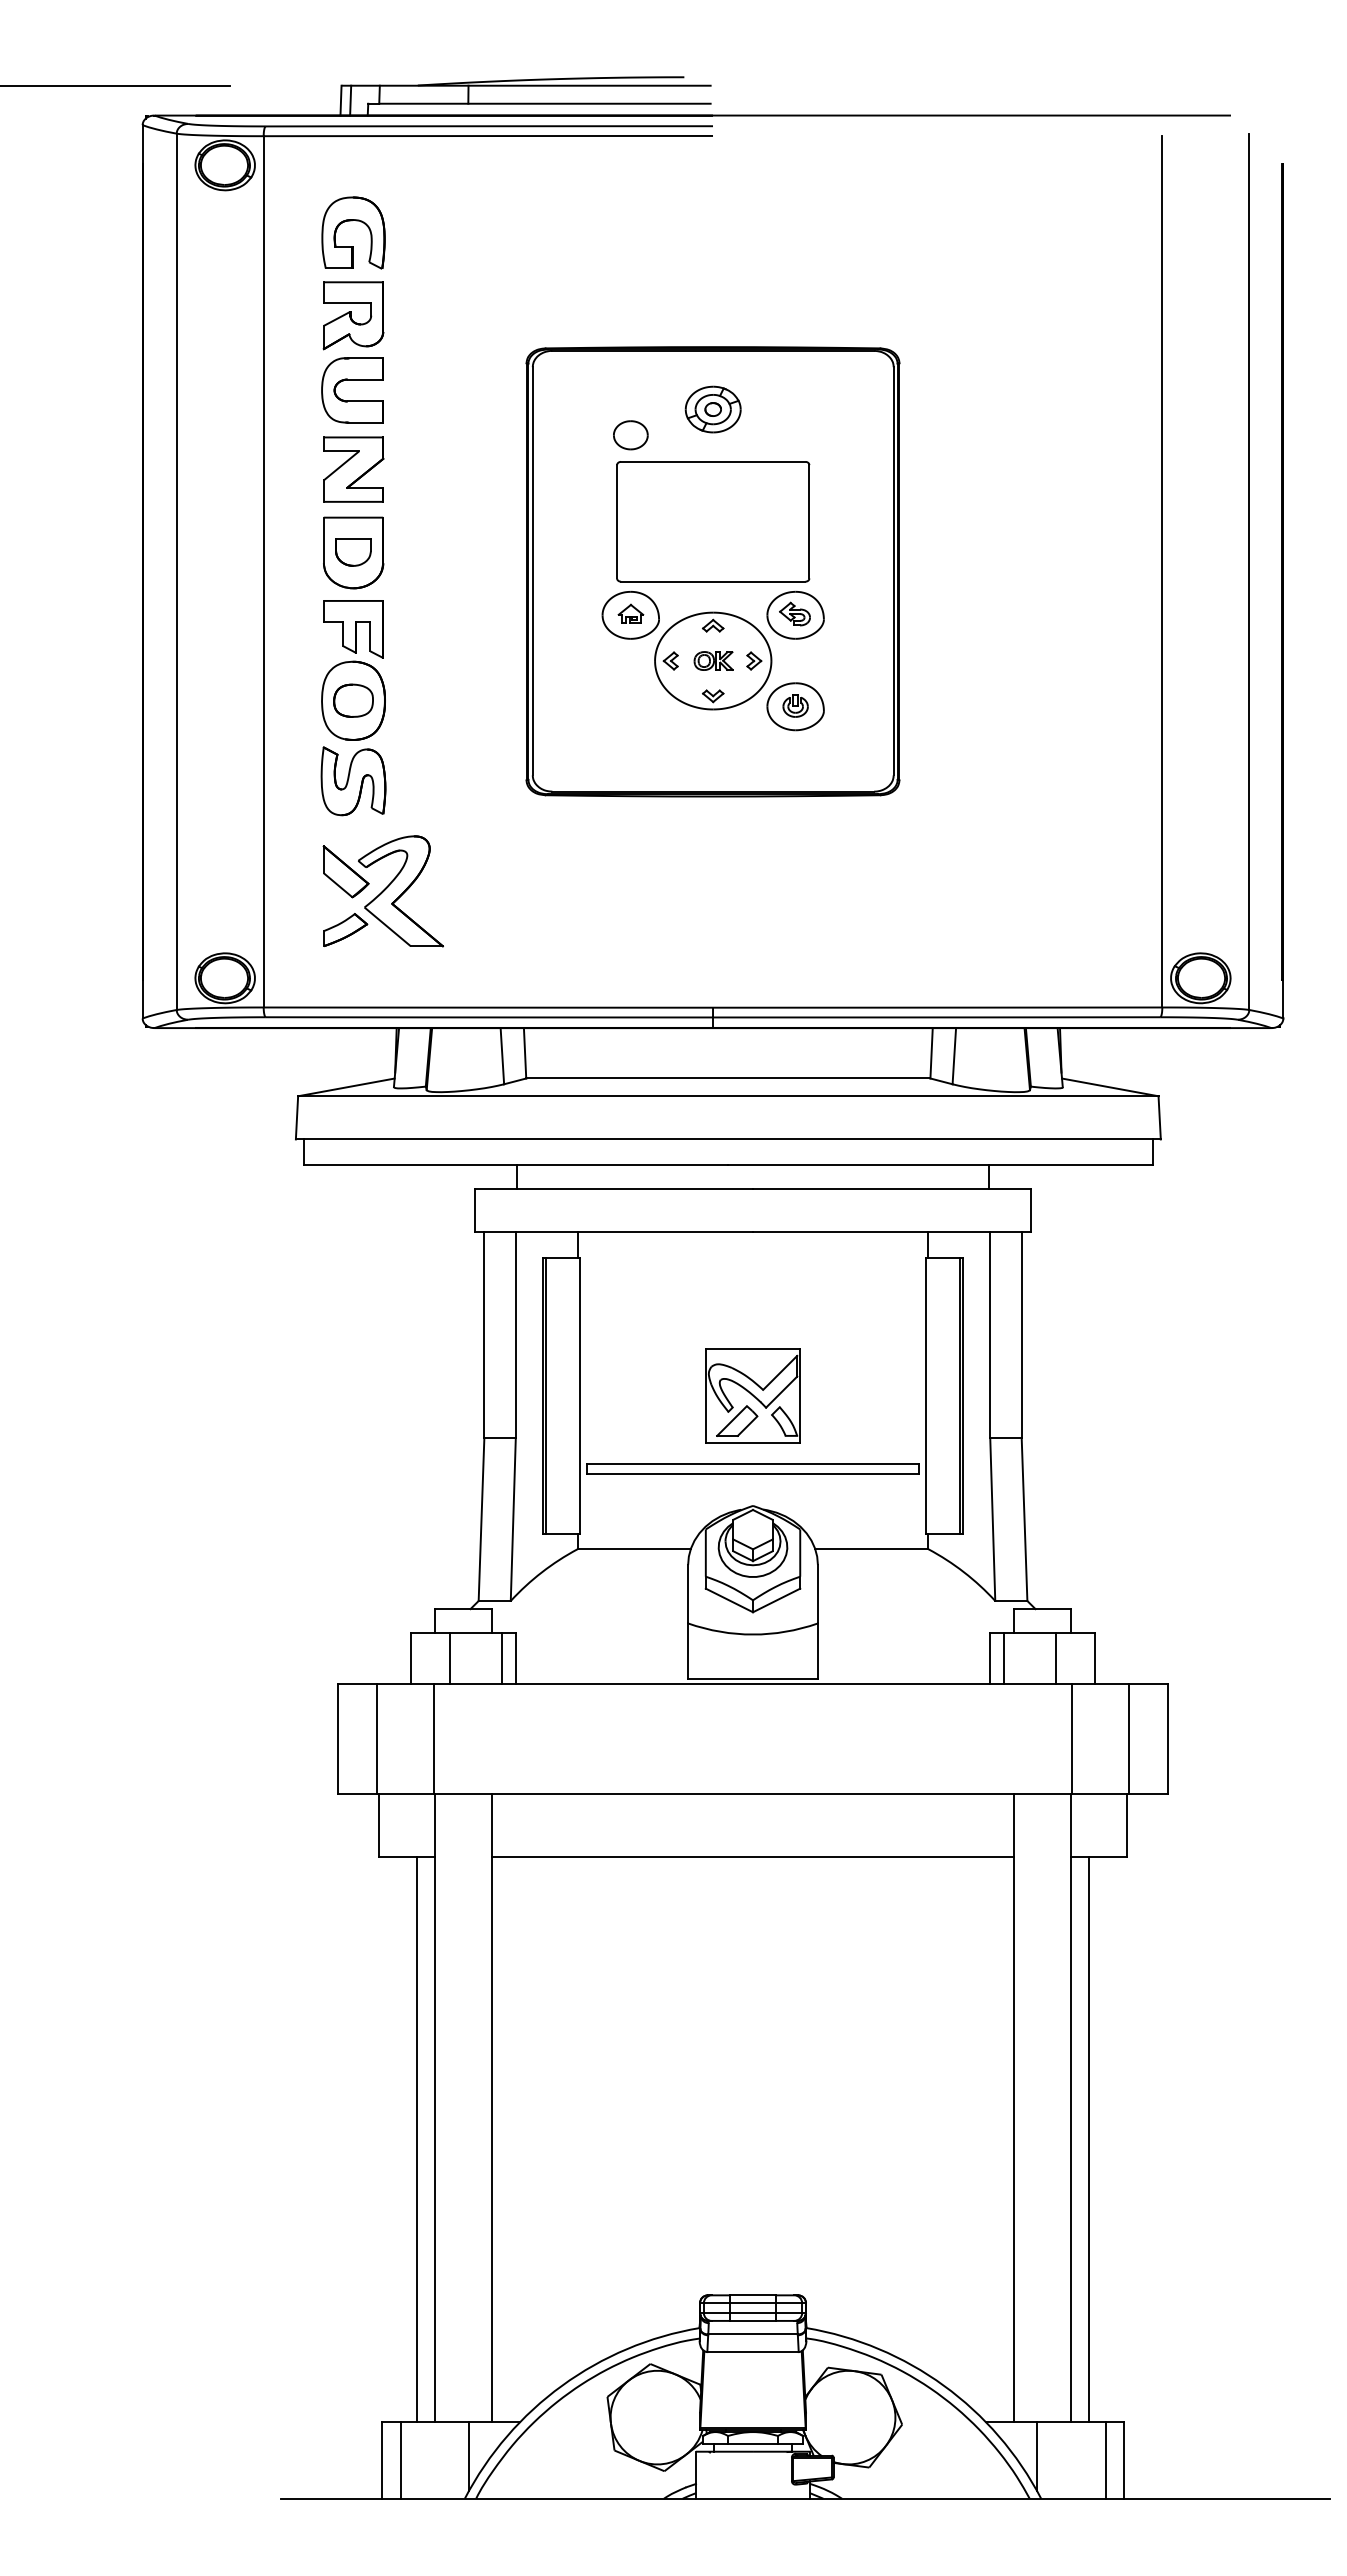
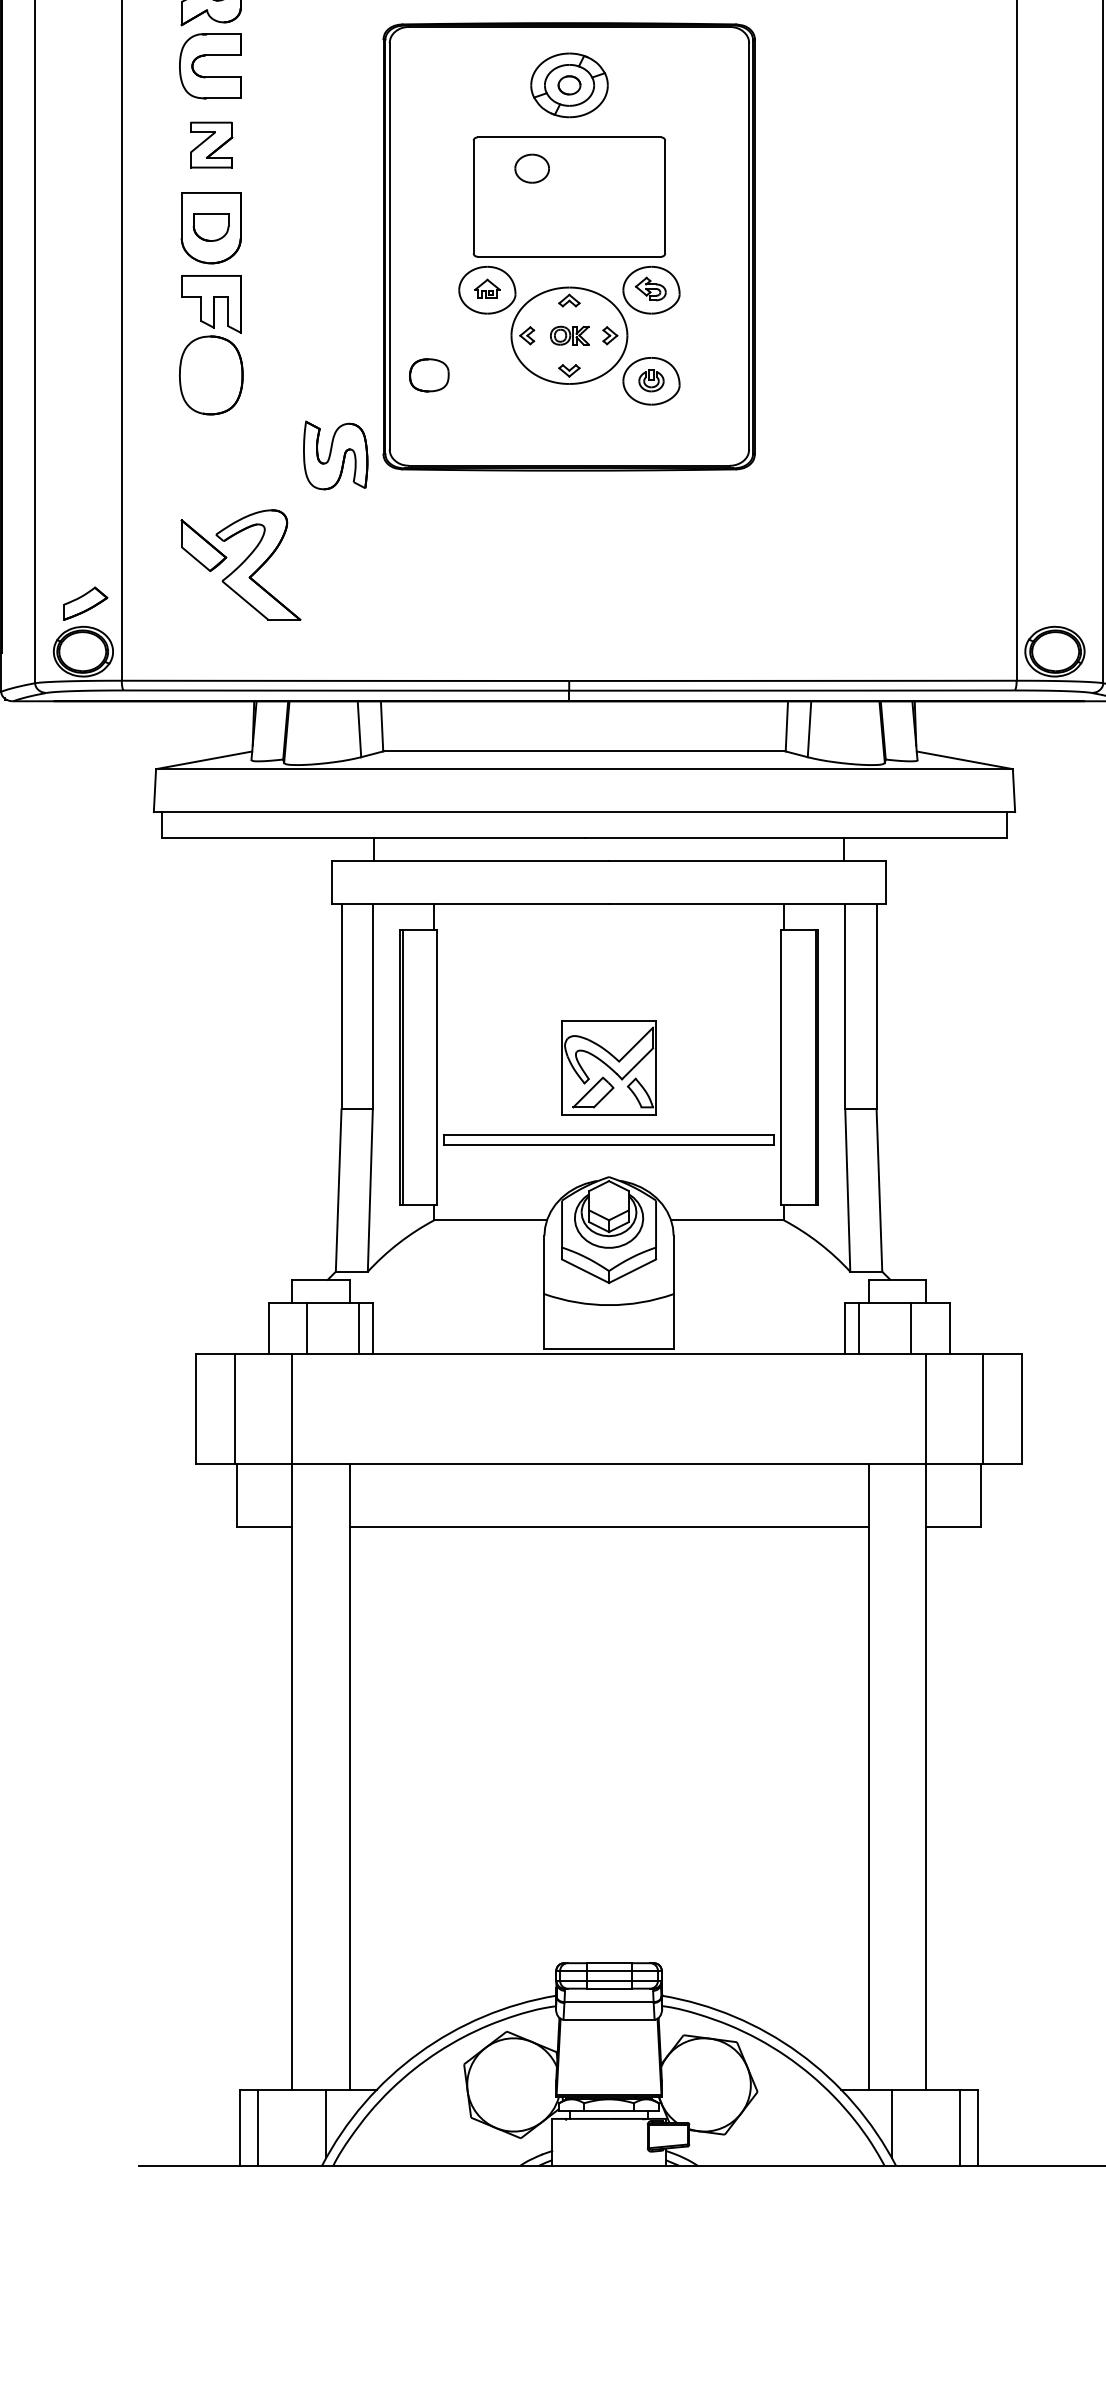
part: (712, 409) -> (568, 85), size x1.4
part: (630, 435) -> (531, 168), moved
part: (353, 469) -> (211, 145), size x0.7
part: (353, 700) -> (429, 375), moved
part: (353, 781) -> (335, 455), moved
part: (345, 929) -> (85, 603), moved
line: (417, 2139) -> (274, 1808), removed
line: (1088, 2139) -> (943, 1808), removed

